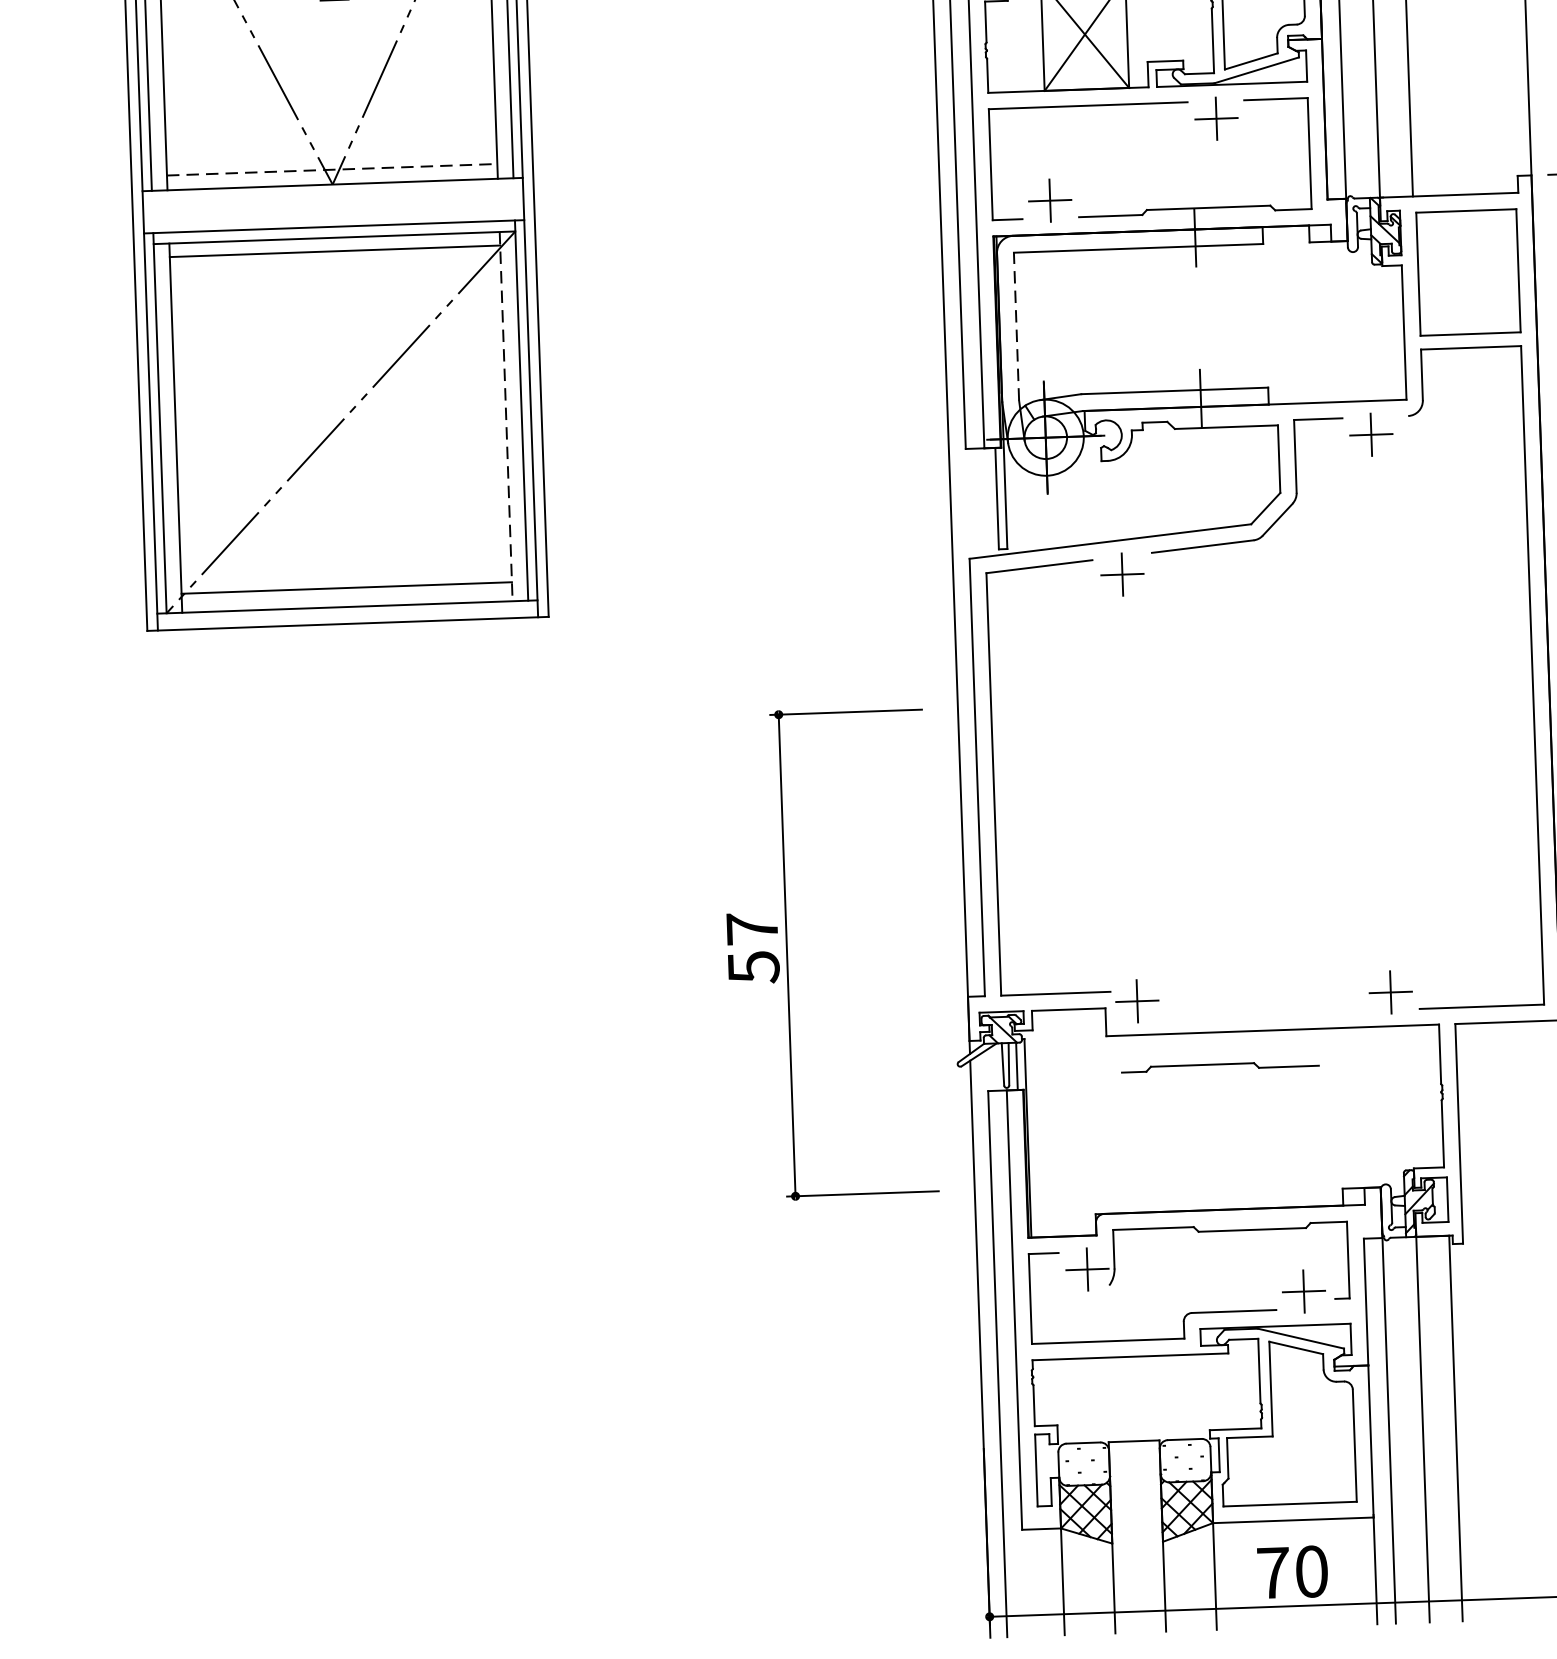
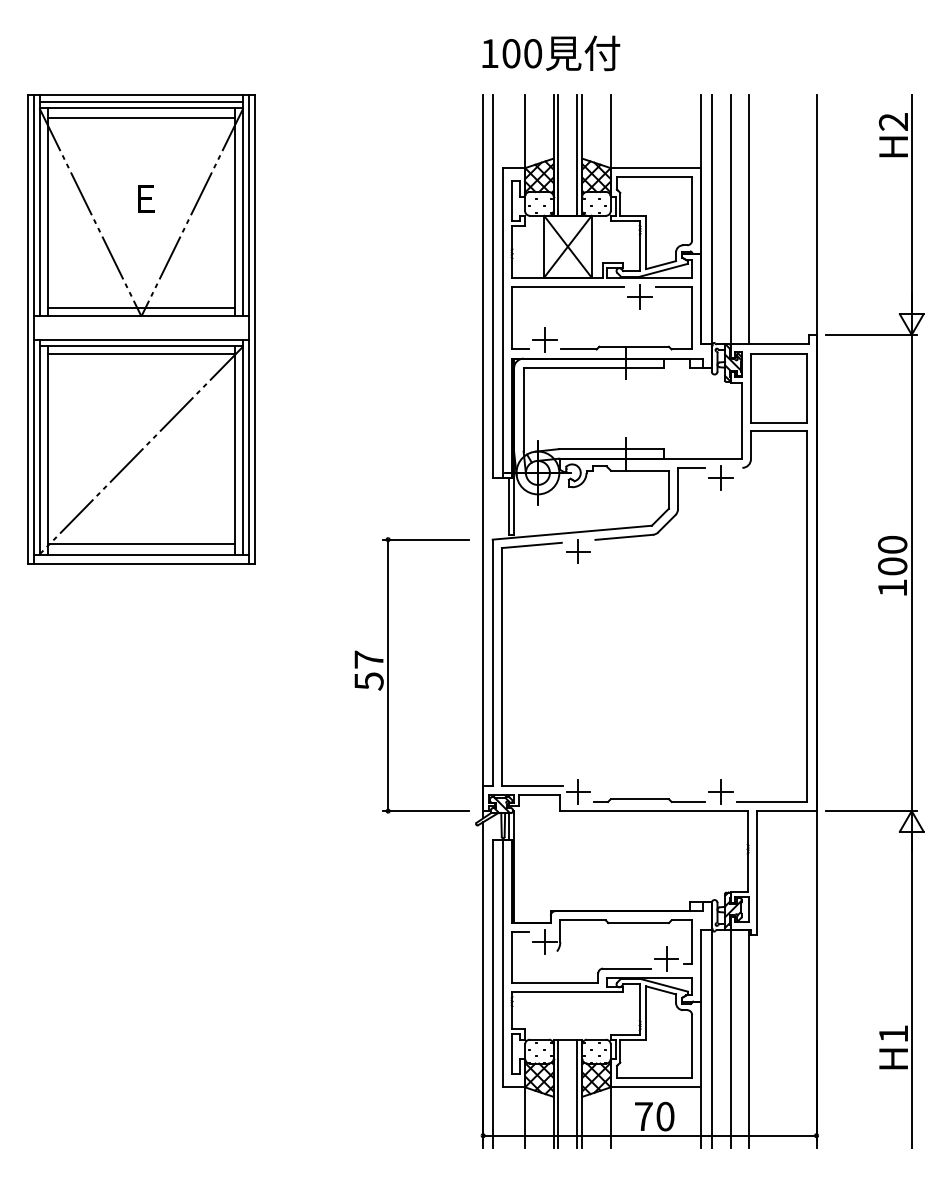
line: (332, 170) -> (141, 308), dashed -> solid
line: (1016, 326) -> (523, 409), dashed -> solid
line: (506, 416) -> (234, 450), dashed -> solid
part: (787, 955) -> (388, 675), moved
part: (1219, 1066) -> (649, 800), moved
line: (1154, 1536) -> (577, 1093), added
line: (1120, 1537) -> (558, 1093), added

